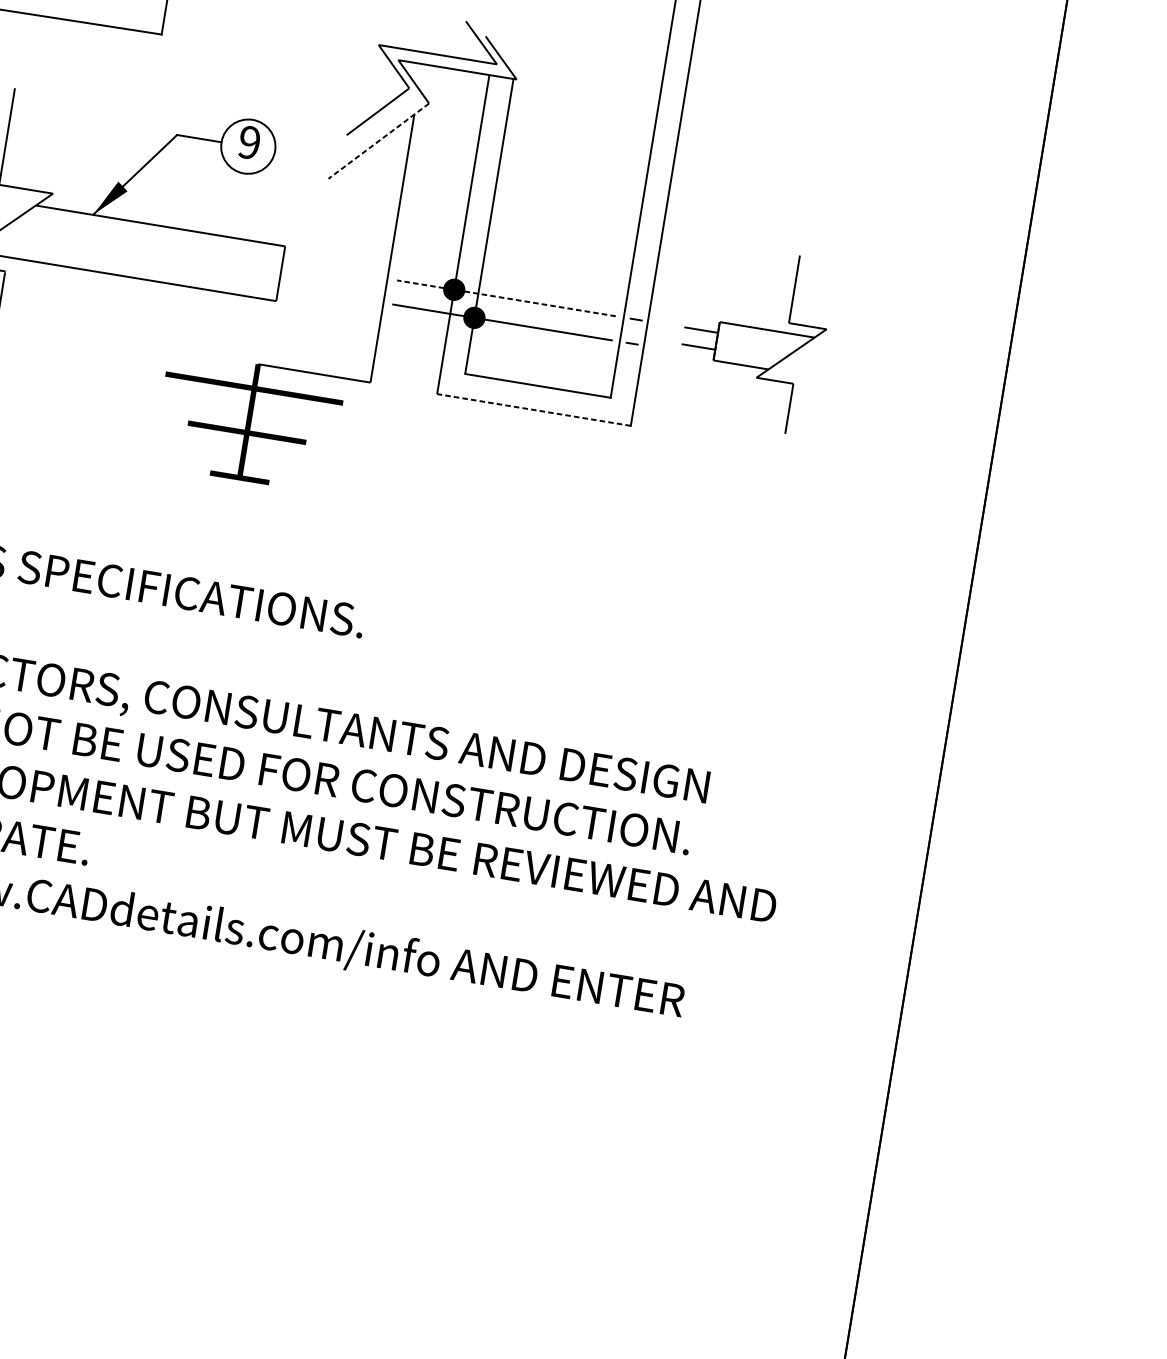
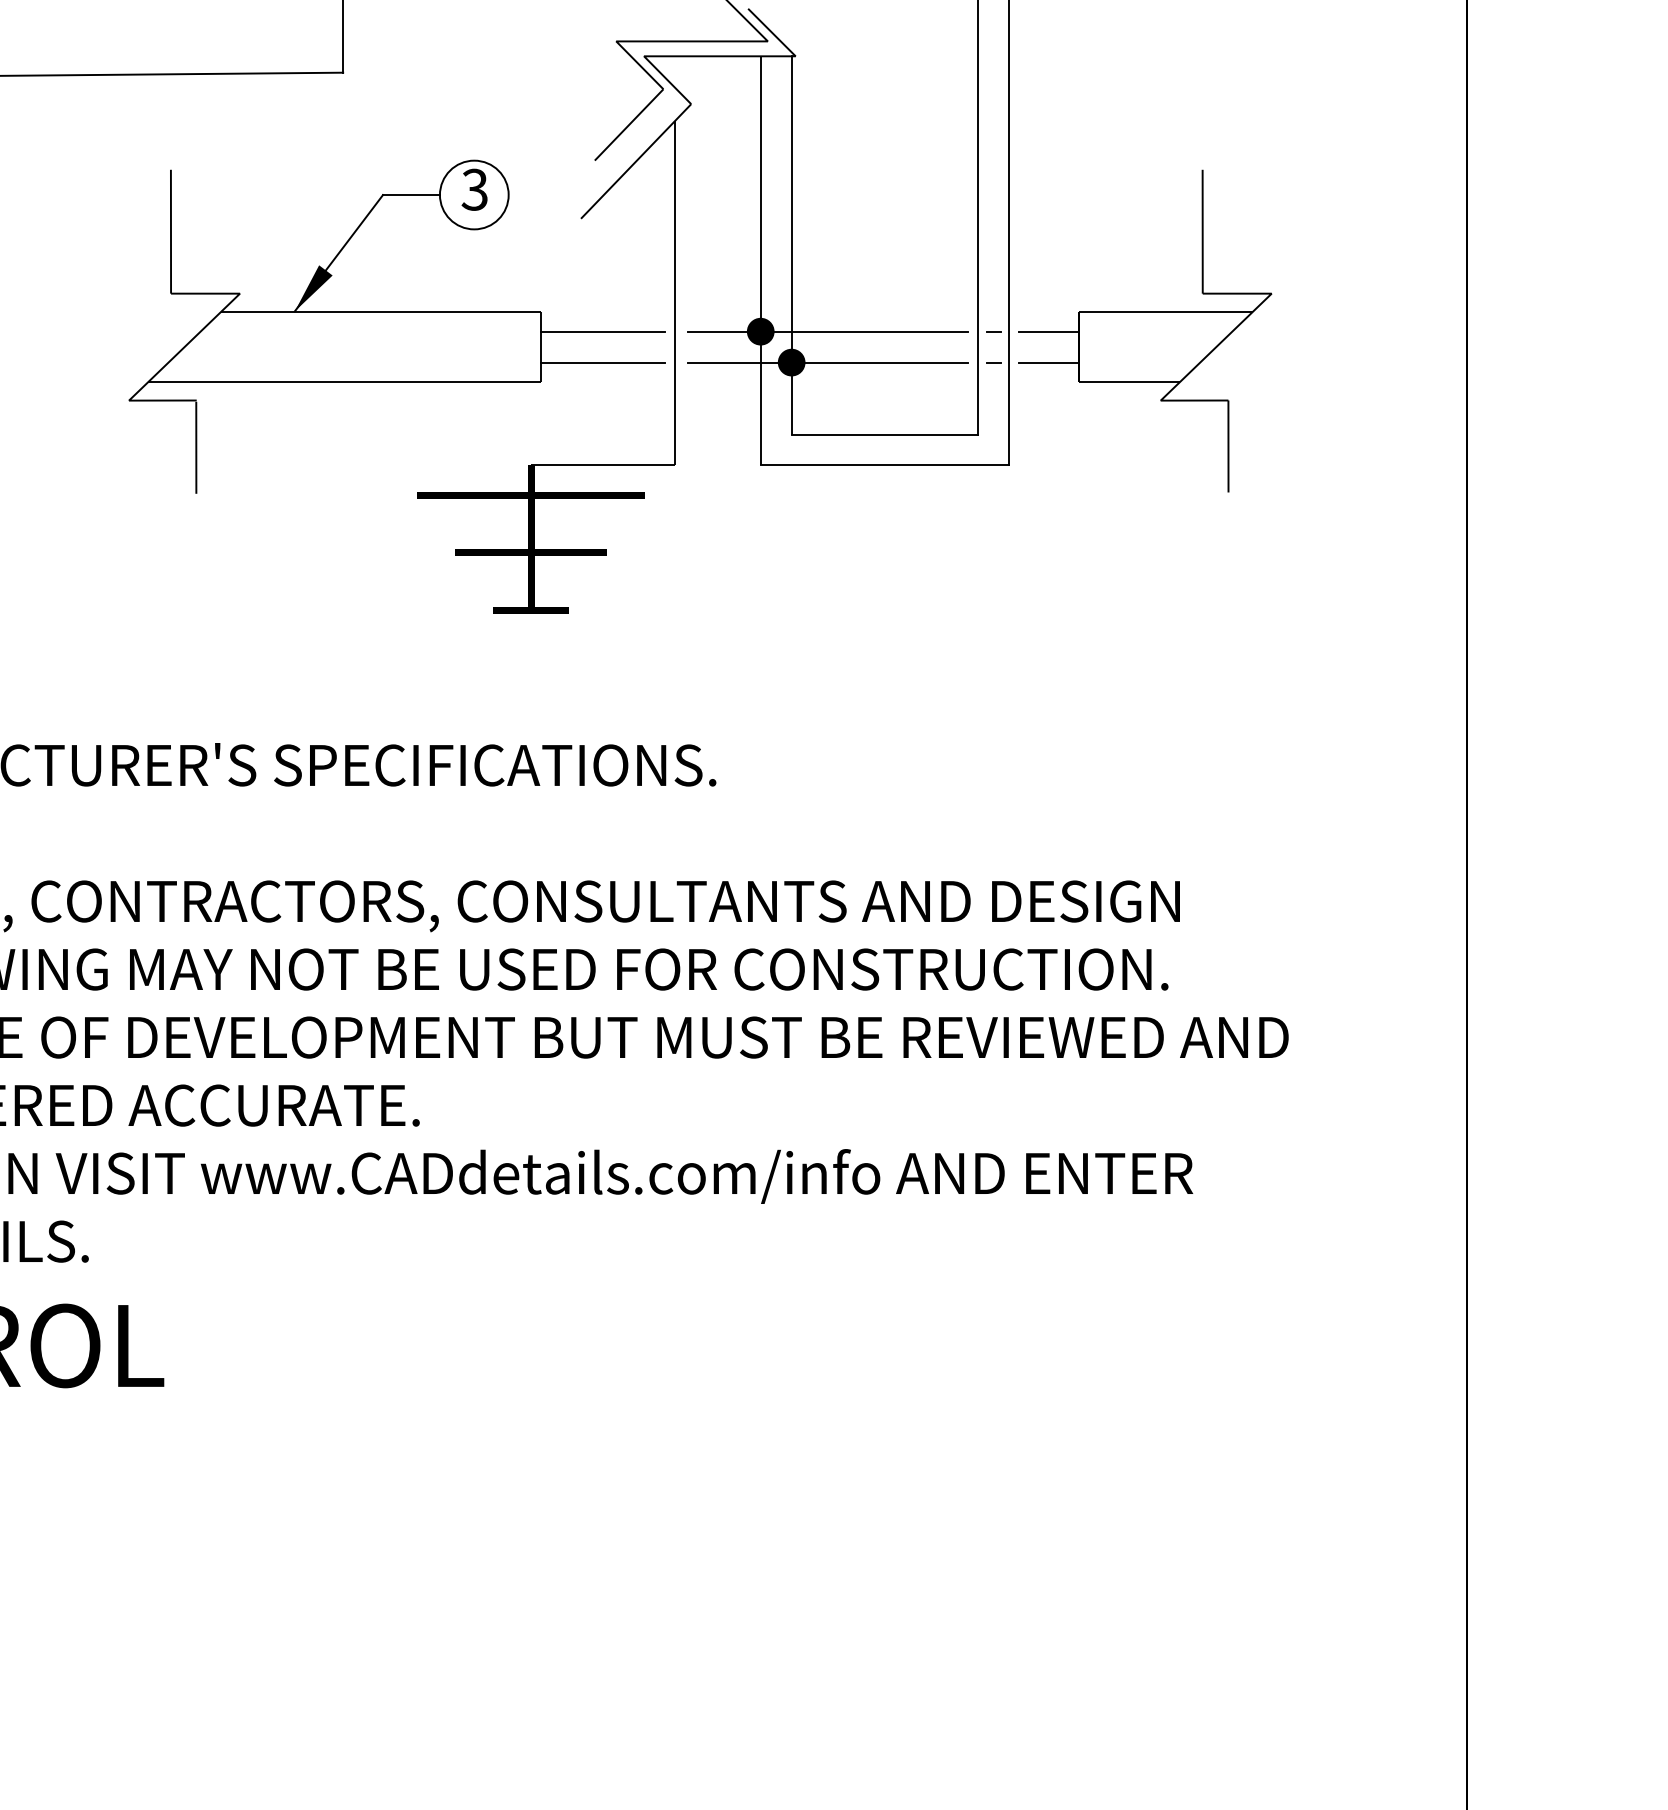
line: (379, 141) -> (636, 161), dashed -> solid
text: (249, 142) -> (474, 189), 9 -> 3
line: (330, 269) -> (602, 331), added
line: (326, 293) -> (602, 362), added
line: (506, 298) -> (827, 331), dashed -> solid
part: (754, 338) -> (1145, 330), size x1.43
line: (533, 409) -> (884, 465), dashed -> solid

